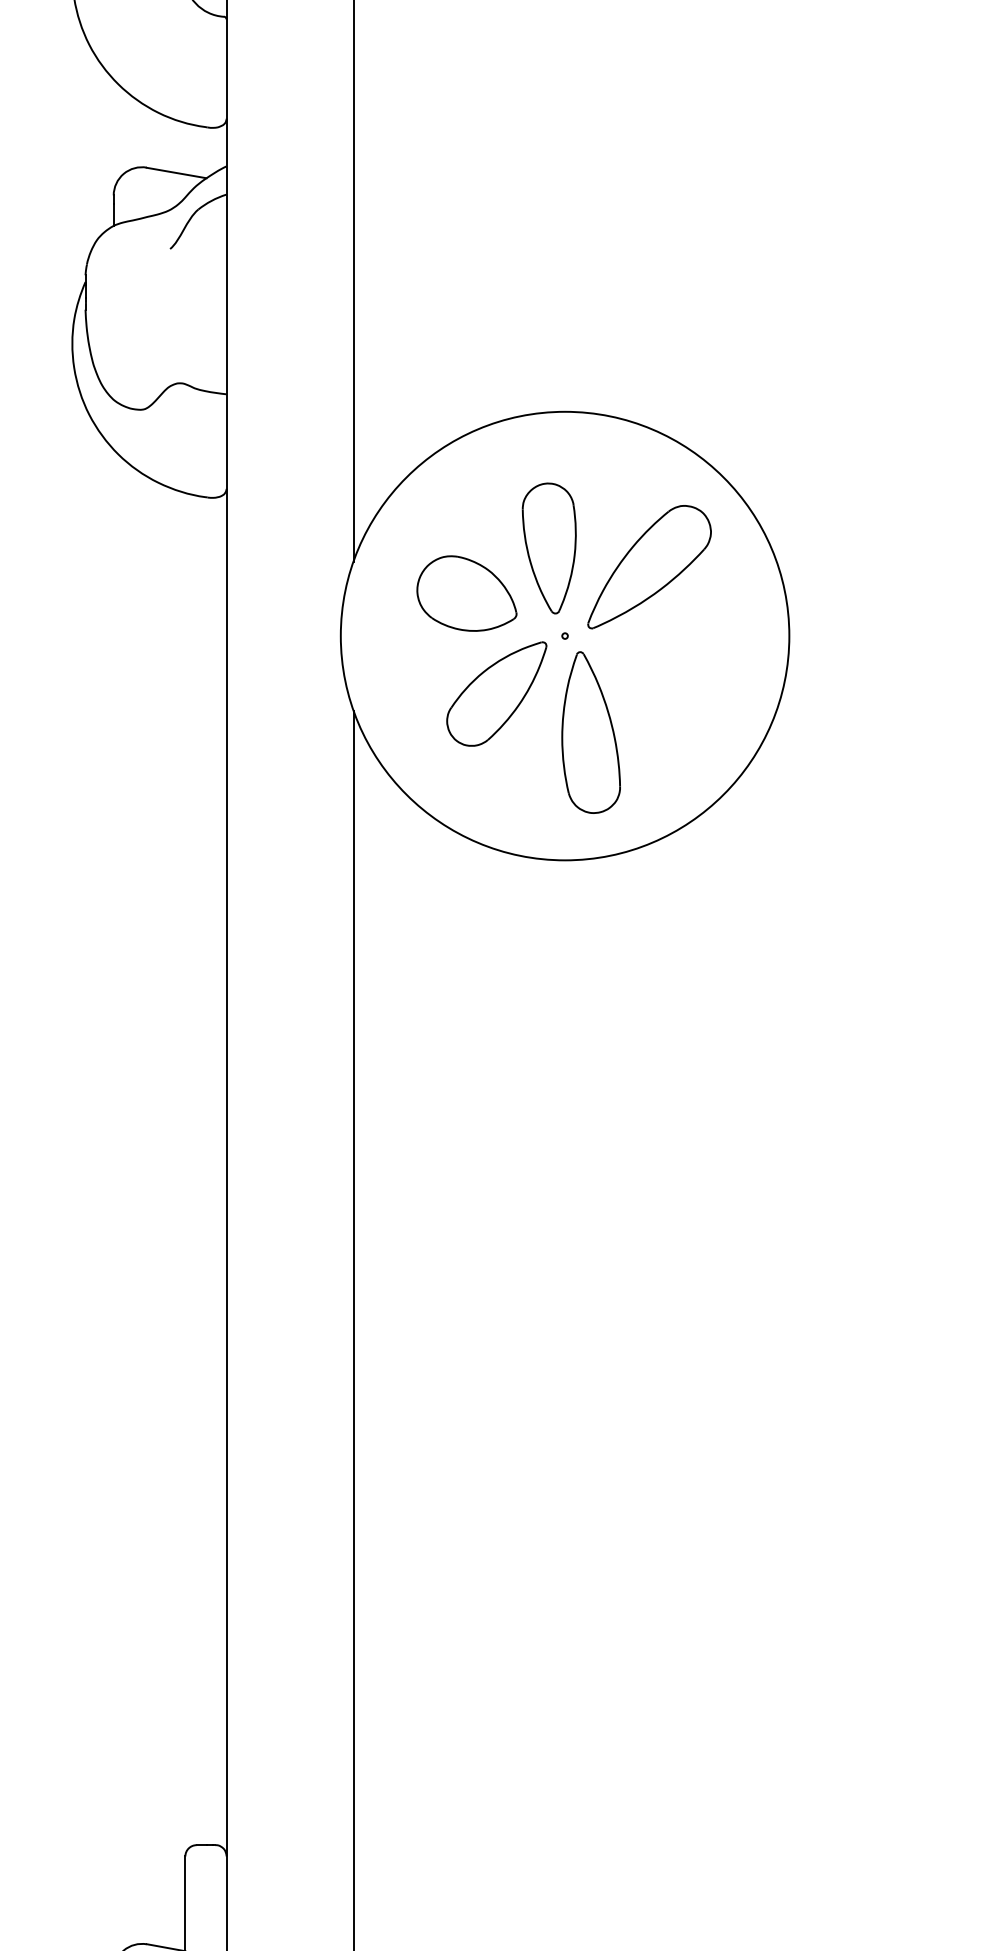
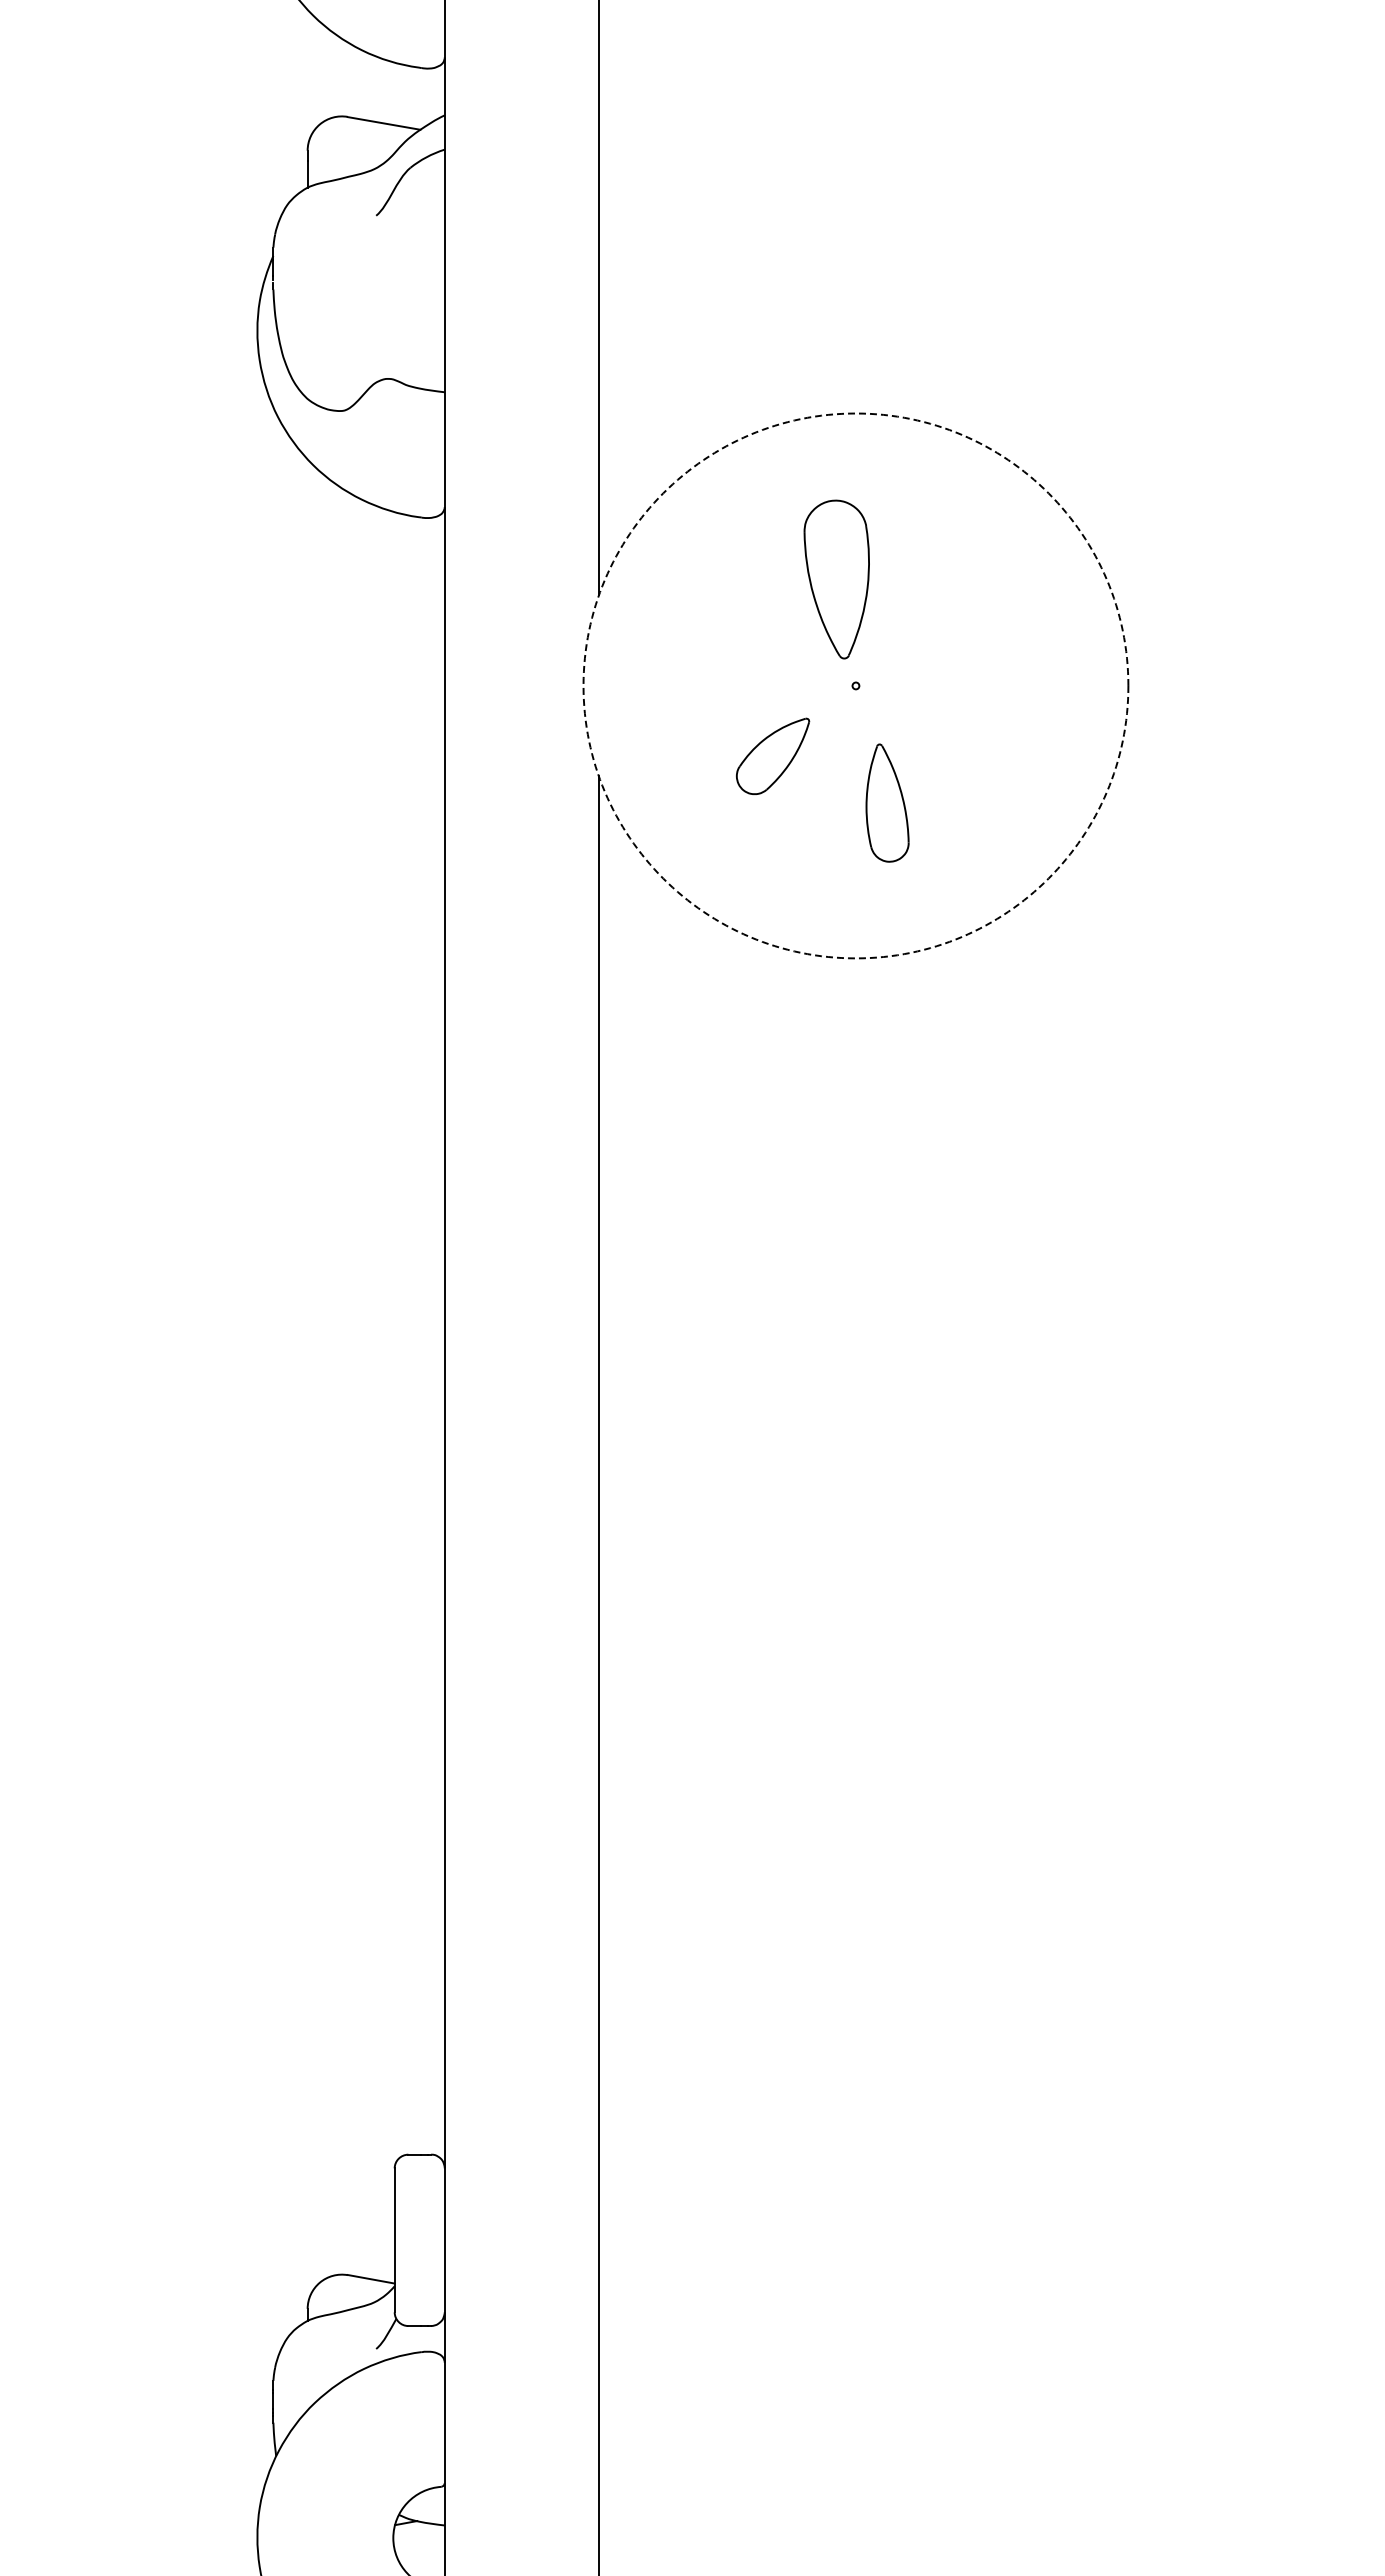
part: (649, 566) -> (958, 601), removed
part: (466, 593) -> (736, 634), removed
circle: (564, 635) -> (855, 685), solid -> dashed
part: (496, 694) -> (772, 756), size x0.6
part: (591, 732) -> (887, 802), size x0.6

